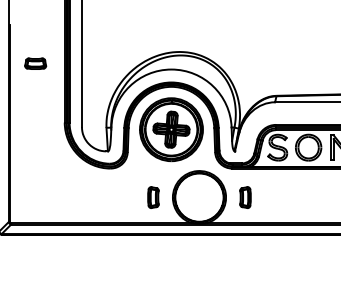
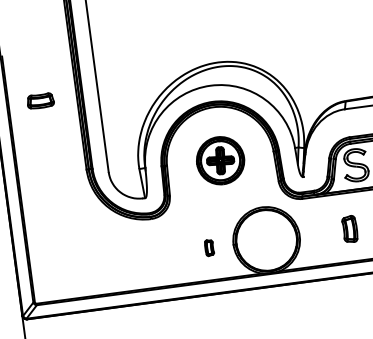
part: (171, 129) -> (220, 160), size x0.6
part: (153, 197) -> (209, 247), size x0.6
part: (245, 197) -> (350, 229), moved

